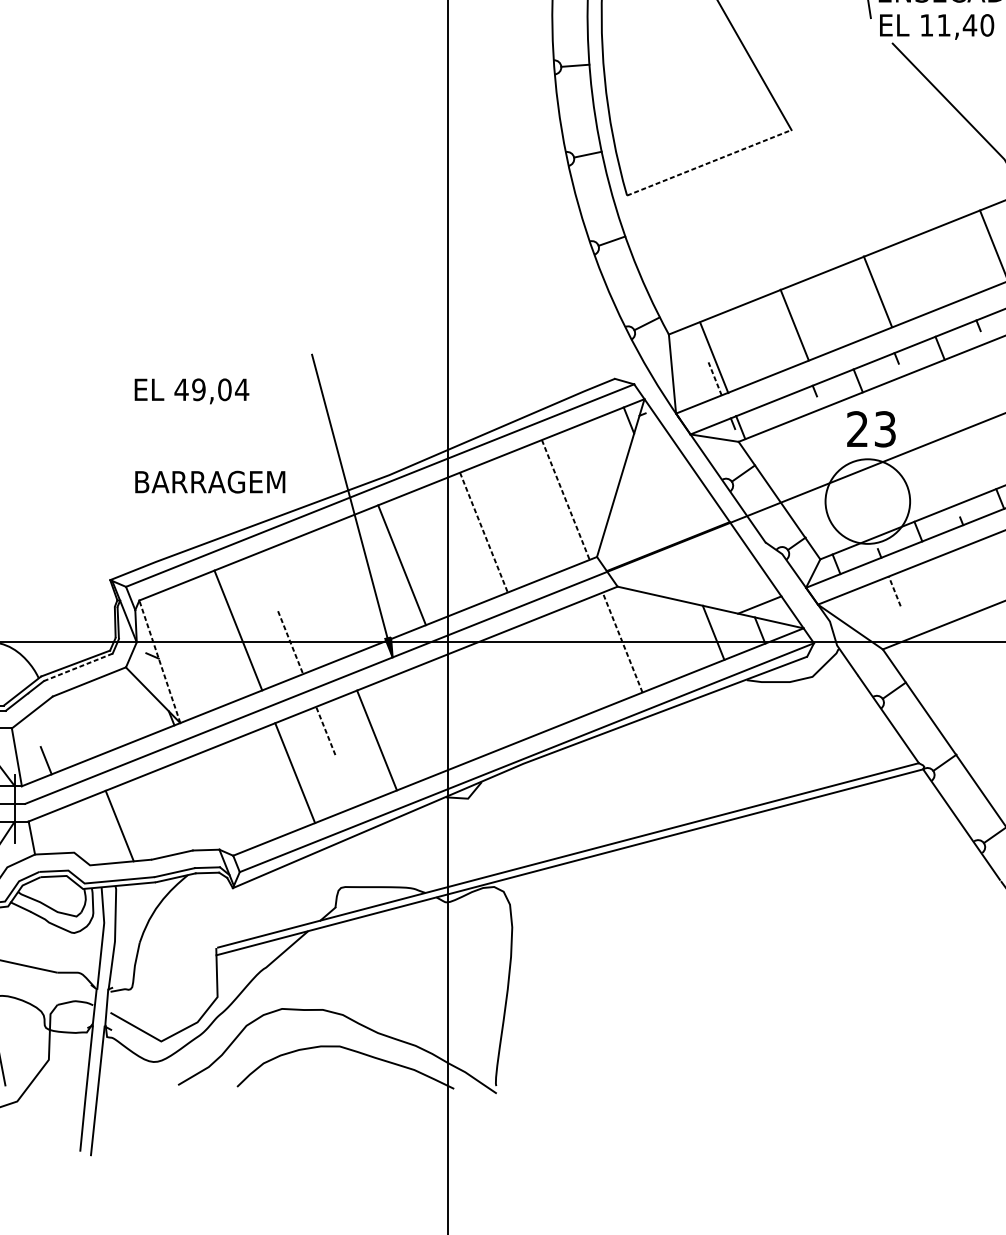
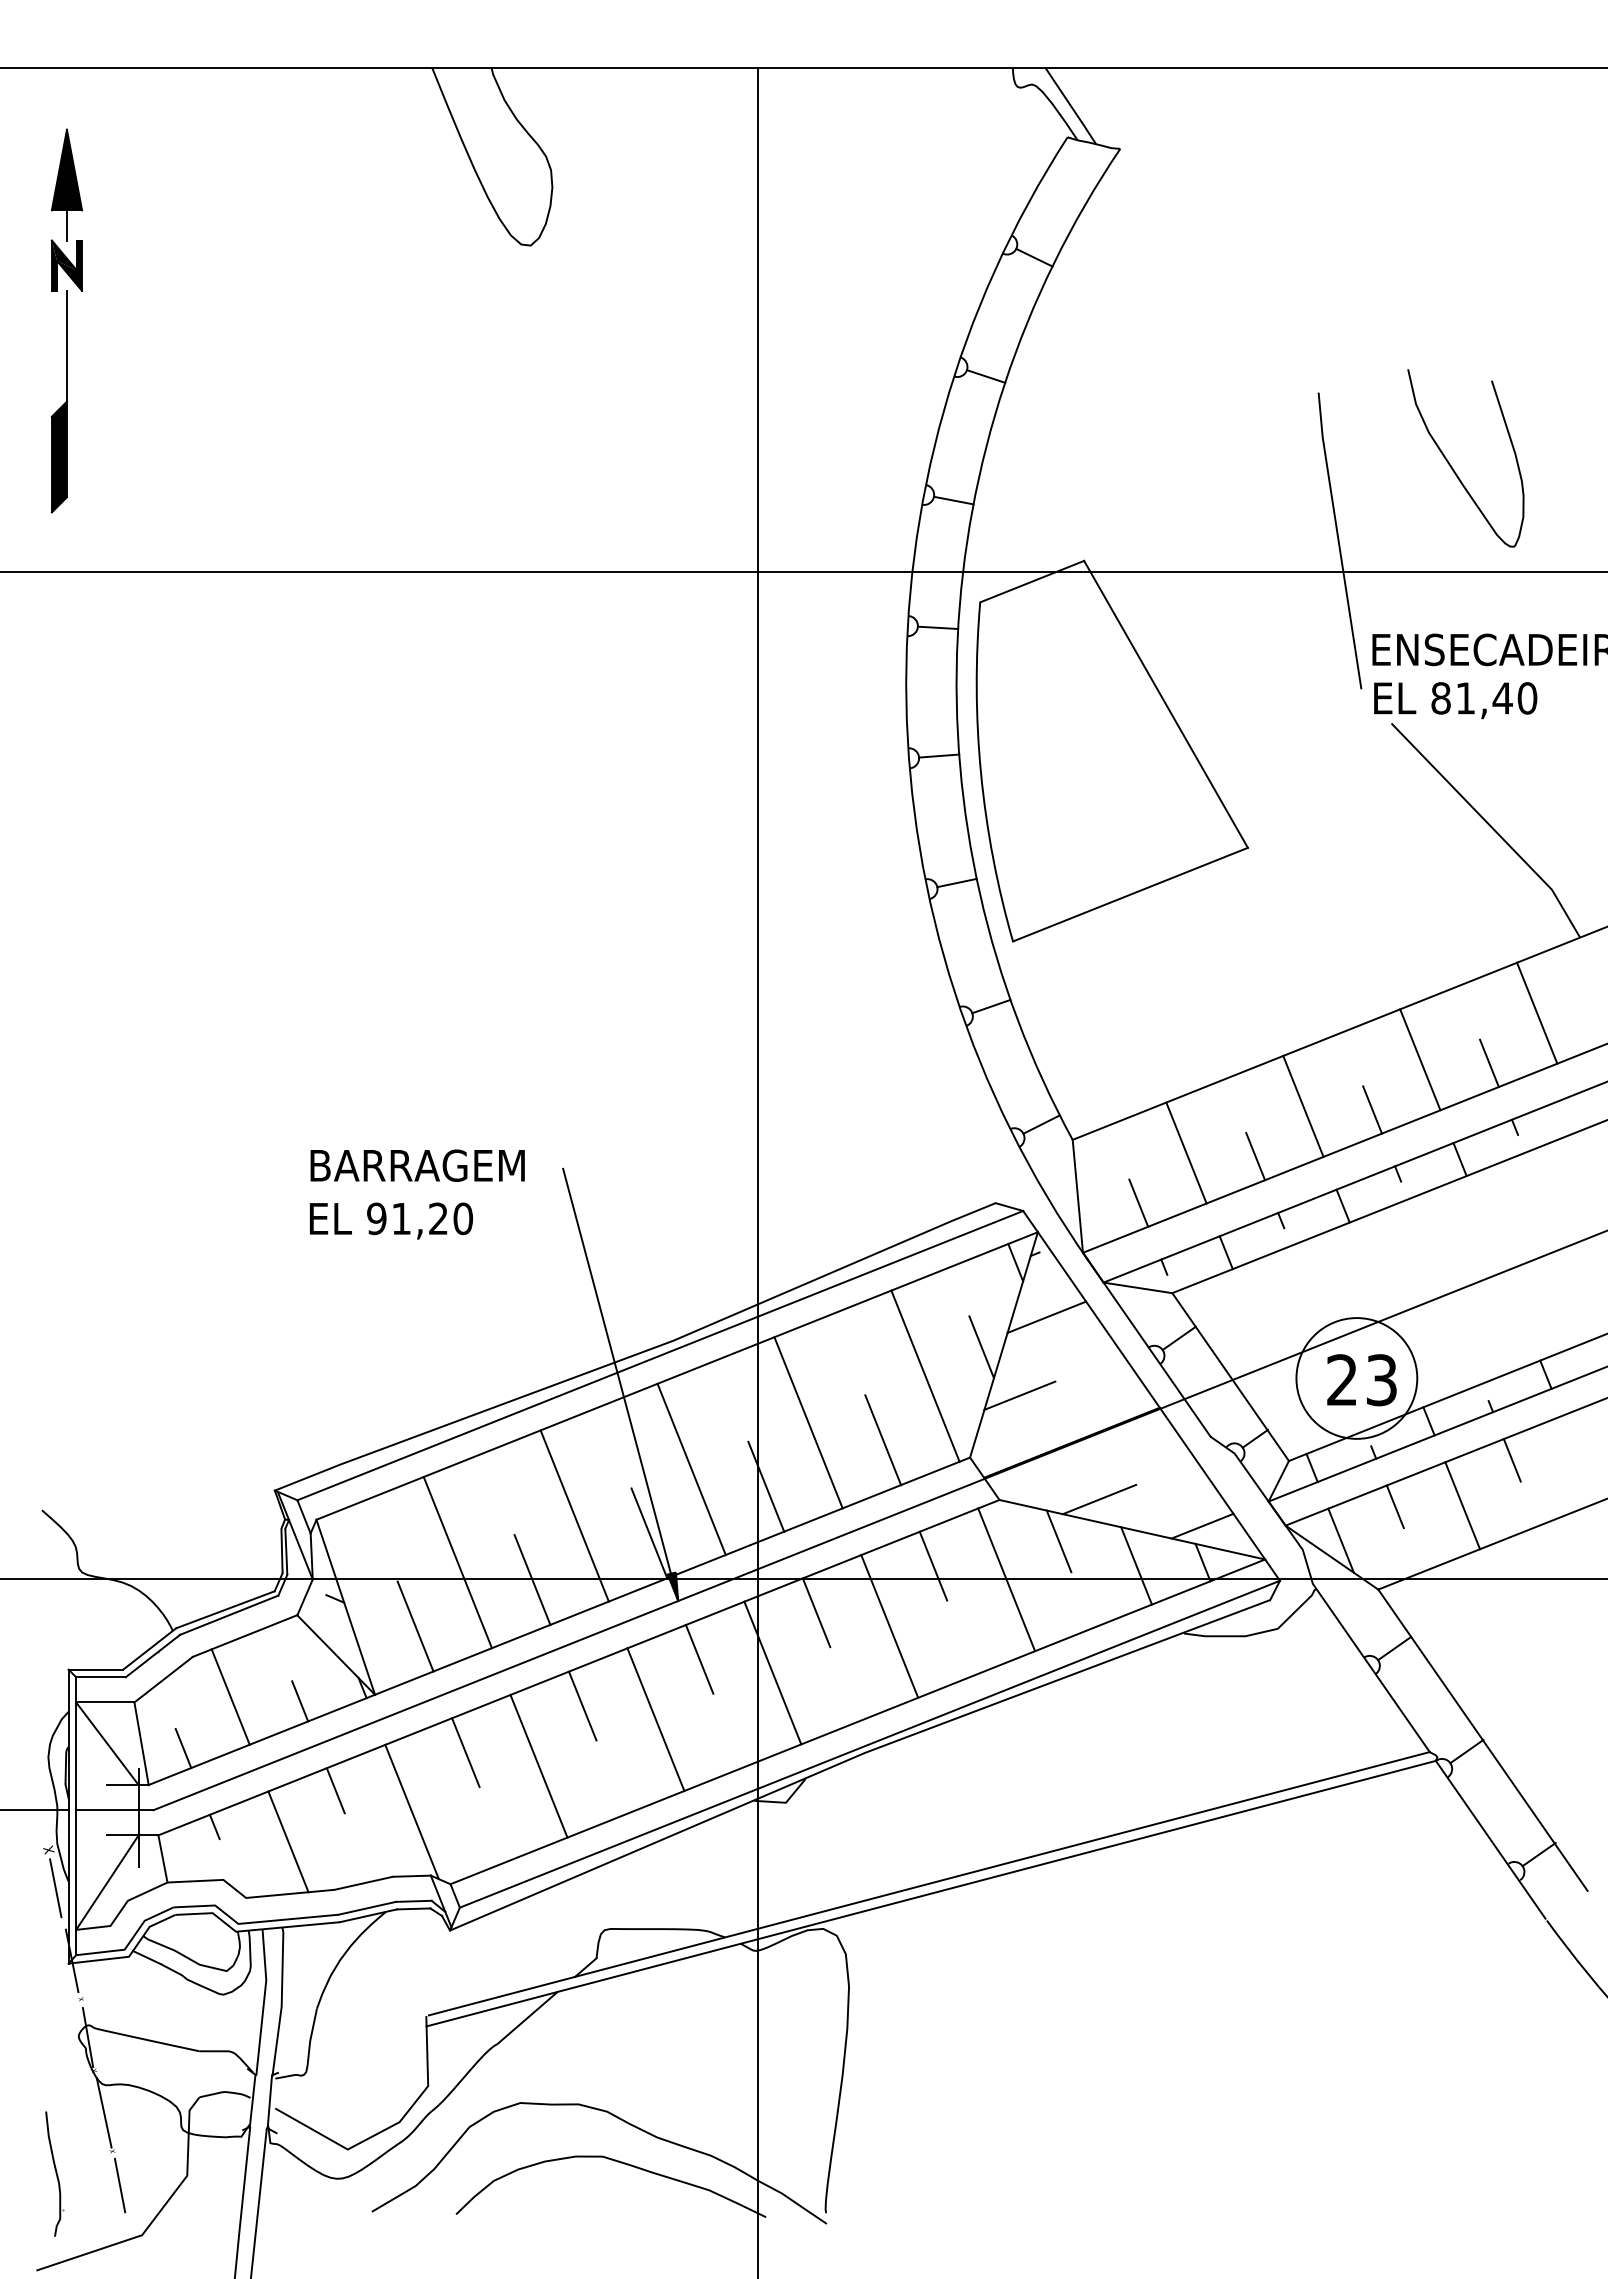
text: (926, 25) -> (1440, 698), 11,40 -> 81,40
line: (709, 162) -> (1130, 894), dashed -> solid
line: (960, 280) -> (1489, 1062), added
line: (878, 291) -> (1420, 1059), moved
line: (878, 313) -> (1372, 1109), added
line: (794, 324) -> (1303, 1105), moved
line: (796, 346) -> (1255, 1156), added
line: (714, 357) -> (1186, 1152), moved
line: (714, 378) -> (1138, 1202), dashed -> solid
text: (211, 389) -> (419, 1218), 49,04 -> 91,20
line: (740, 427) -> (1225, 1252), moved
text: (871, 429) -> (1361, 1380), moved
line: (650, 458) -> (1046, 1316), added
line: (605, 479) -> (981, 1347), added
text: (210, 482) -> (417, 1165), moved
line: (565, 500) -> (925, 1376), dashed -> solid
line: (631, 513) -> (1019, 1395), added
line: (483, 533) -> (808, 1423), dashed -> solid
line: (536, 545) -> (883, 1440), added
line: (976, 559) -> (1511, 1460), added
line: (454, 577) -> (766, 1486), added
line: (687, 586) -> (1099, 1499), added
line: (941, 590) -> (1462, 1505), added
line: (894, 591) -> (1395, 1506), dashed -> solid
line: (320, 597) -> (574, 1515), added
line: (372, 610) -> (649, 1533), added
line: (658, 615) -> (1058, 1541), added
line: (856, 615) -> (1340, 1540), added
line: (571, 632) -> (933, 1565), added
line: (622, 642) -> (1006, 1579), dashed -> solid
line: (290, 643) -> (532, 1580), dashed -> solid
line: (159, 661) -> (345, 1606), dashed -> solid
line: (489, 665) -> (816, 1612), added
line: (78, 667) -> (229, 1615), dashed -> solid
line: (208, 675) -> (415, 1626), added
line: (540, 675) -> (889, 1626), added
line: (407, 697) -> (699, 1658), added
line: (458, 707) -> (772, 1672), added
line: (79, 724) -> (230, 1696), added
line: (128, 727) -> (300, 1701), added
line: (325, 730) -> (582, 1705), dashed -> solid
line: (243, 763) -> (465, 1752), added
line: (152, 790) -> (335, 1790), added
line: (205, 804) -> (411, 1811), added
line: (67, 815) -> (214, 1826), added

